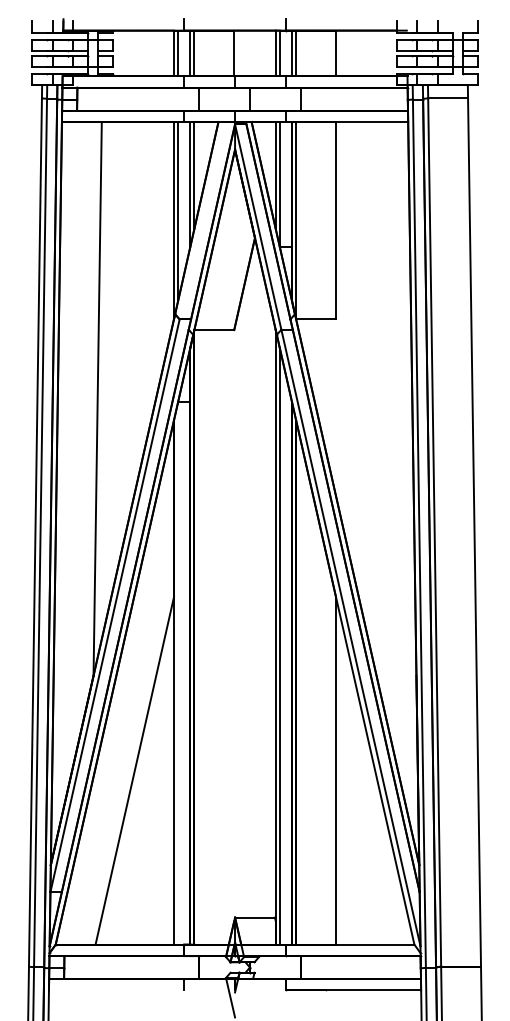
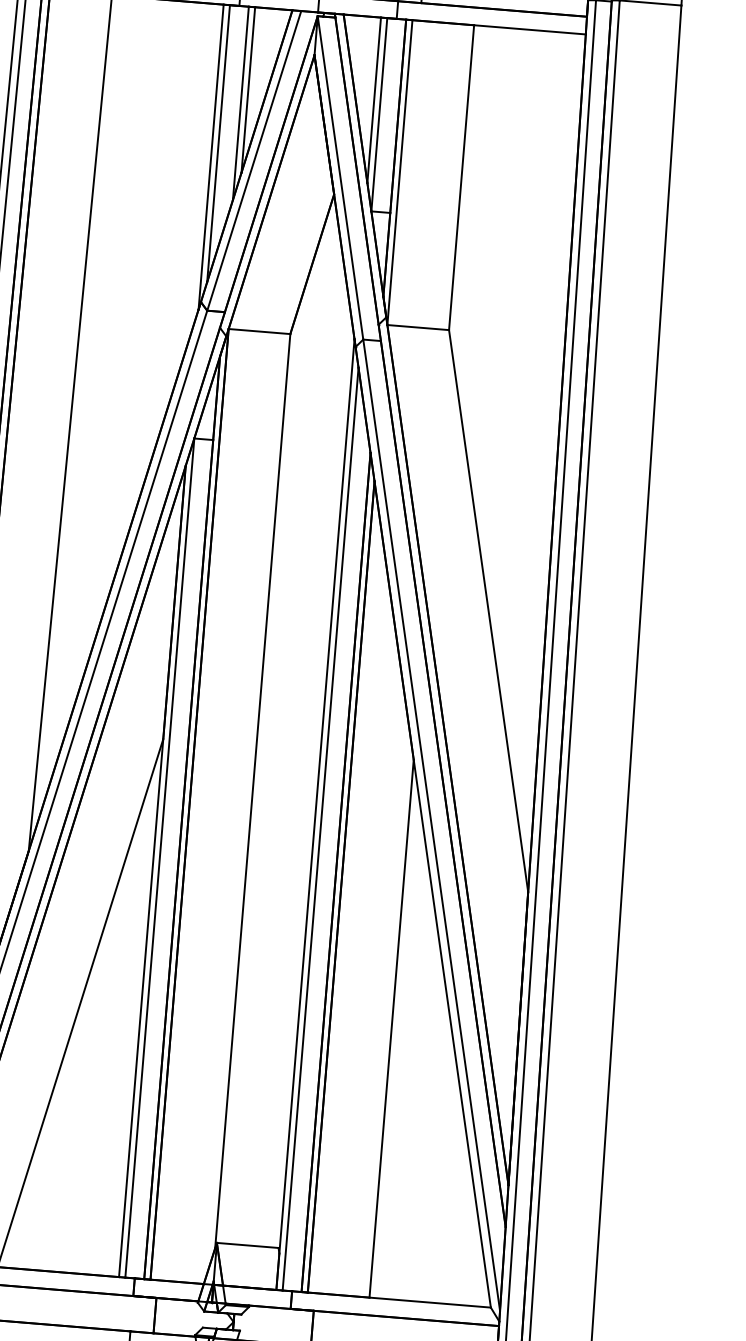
line: (201, 220) -> (253, 160), added
line: (375, 497) -> (487, 611), added
line: (234, 625) -> (253, 791), added
line: (178, 673) -> (160, 858), added

